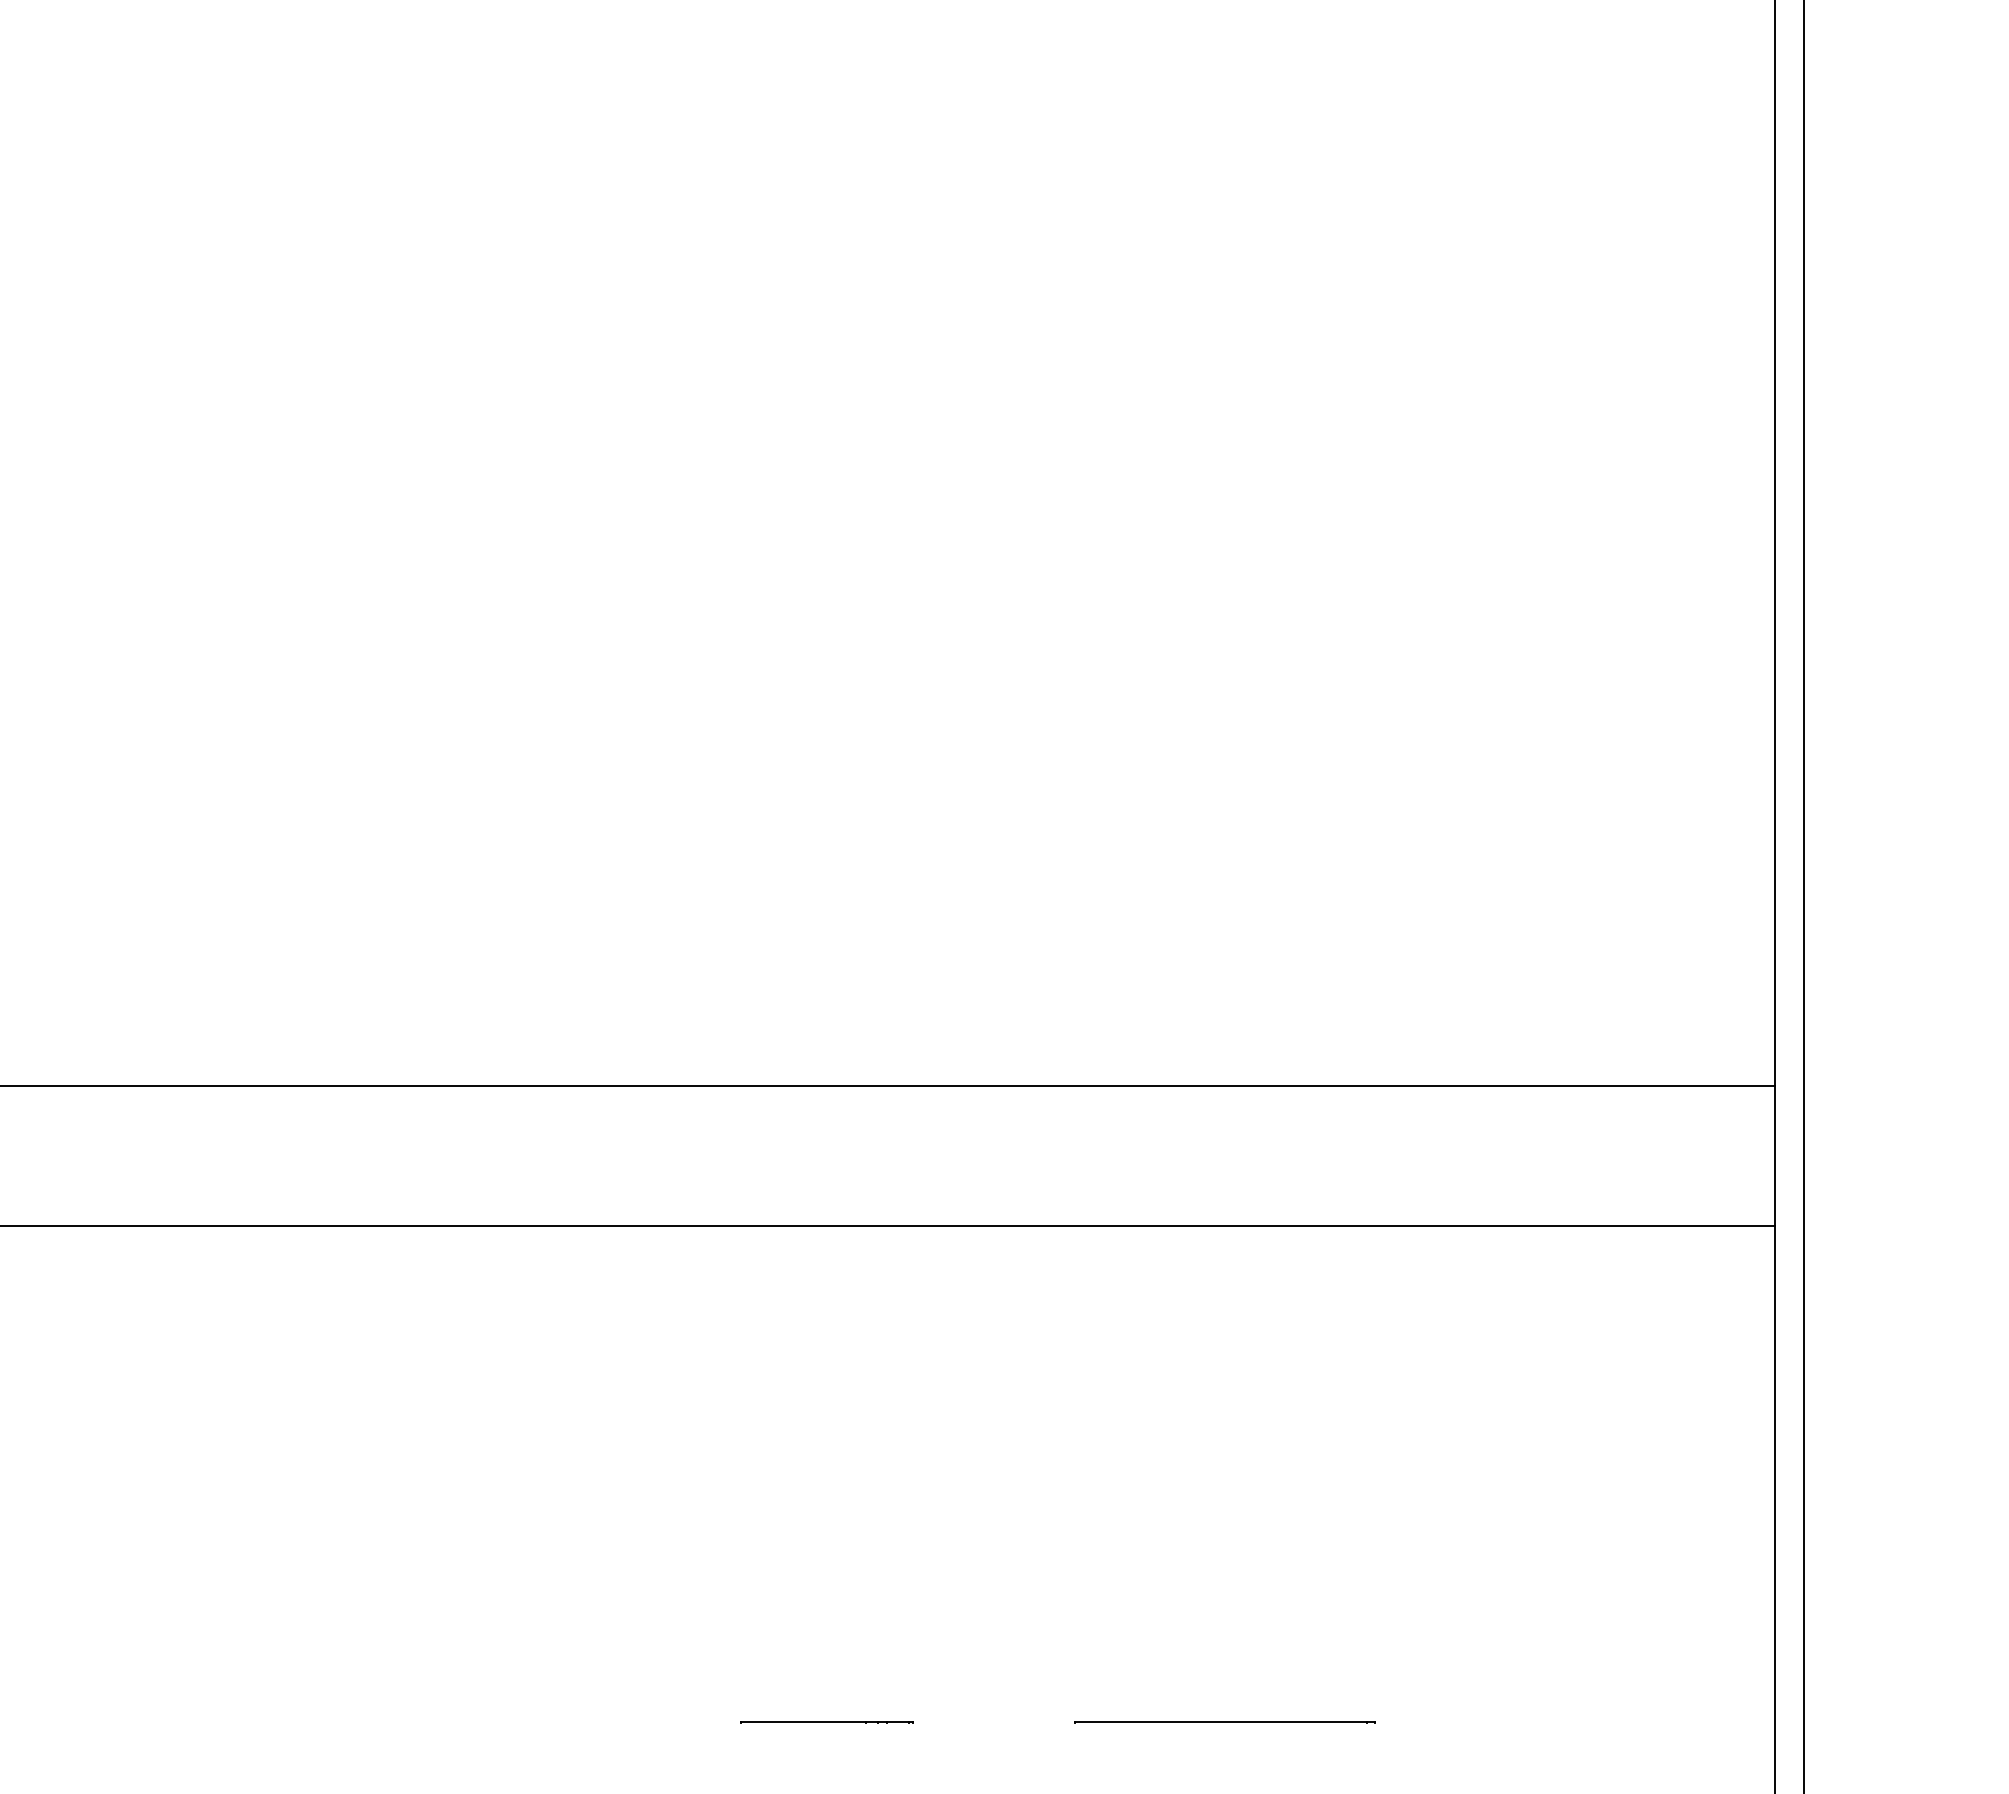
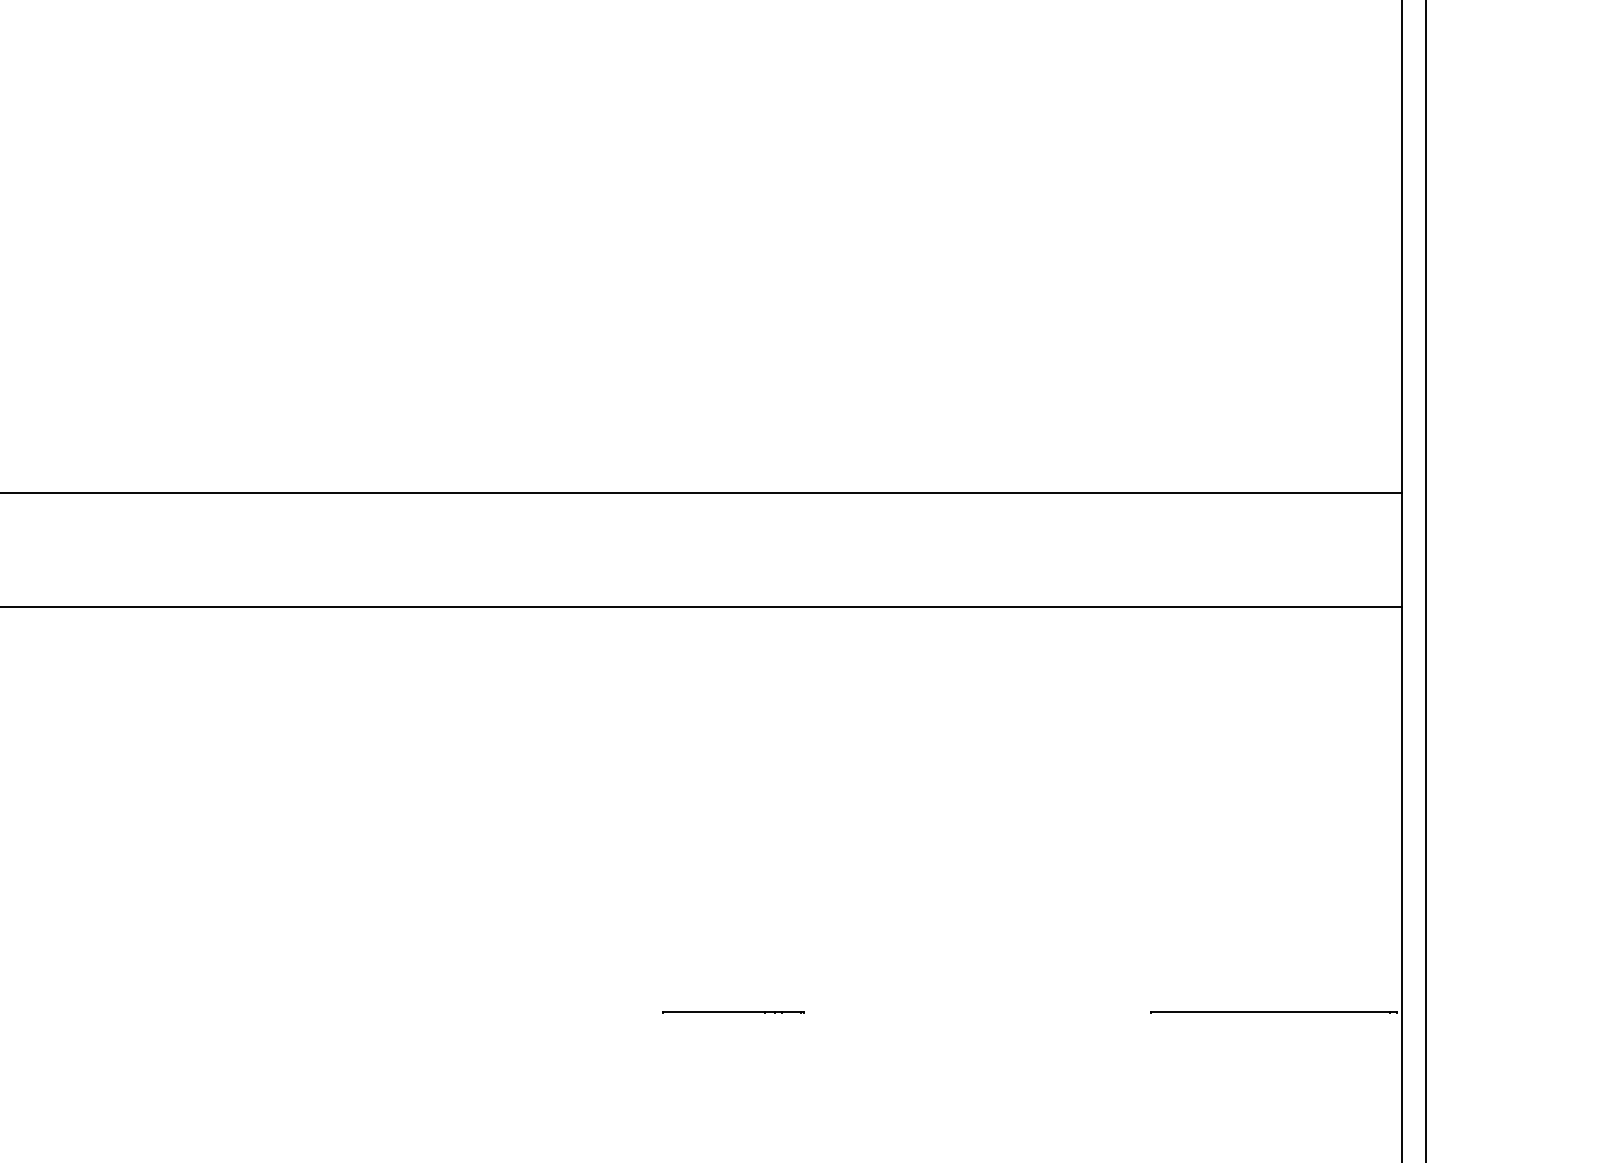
line: (826, 1722) -> (732, 1013), moved
line: (1224, 1722) -> (1274, 1013), moved

